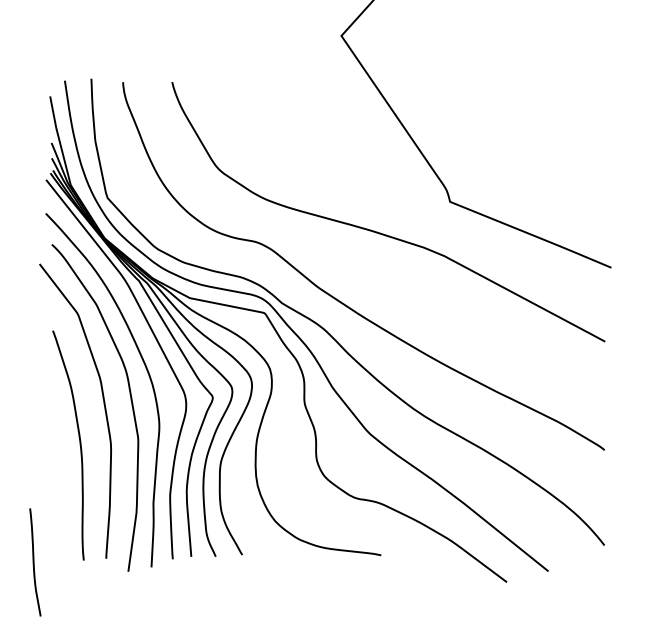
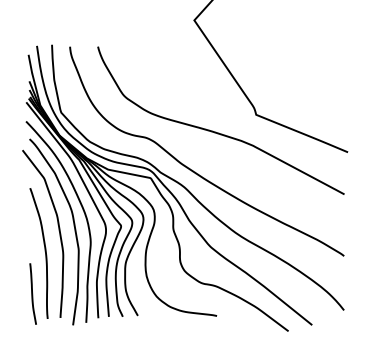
curve: (34, 561) -> (32, 293), moved

